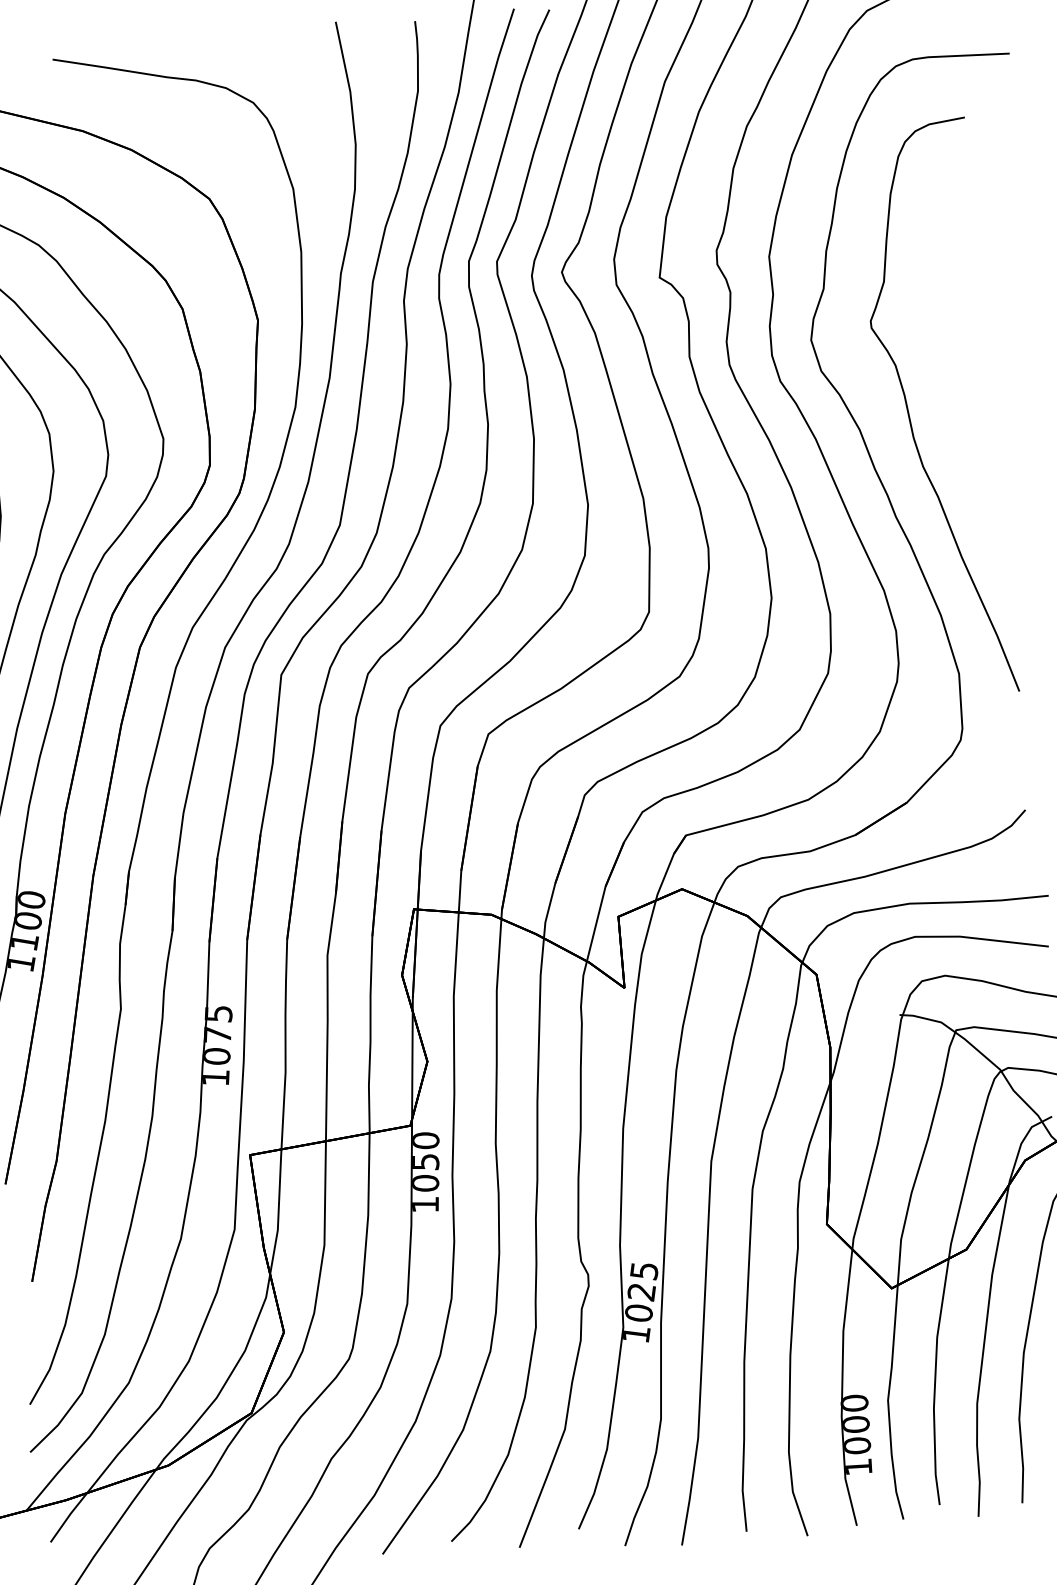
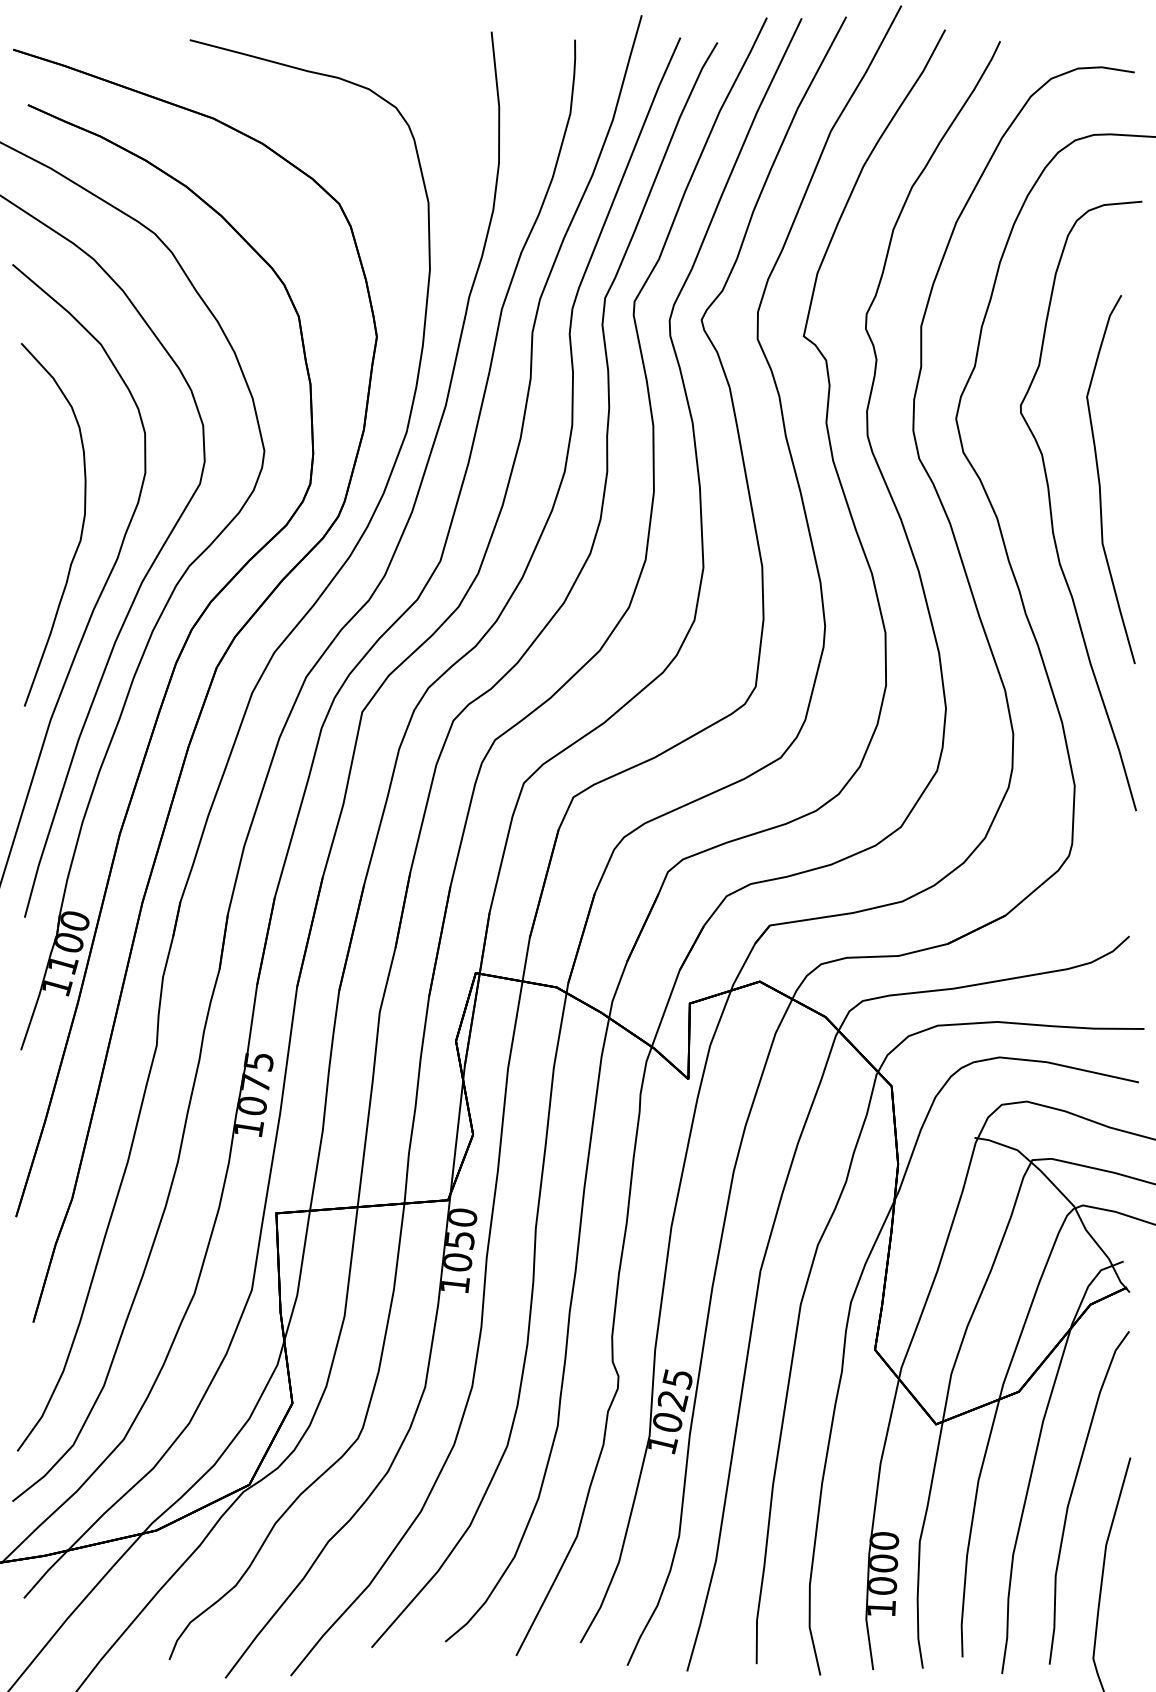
curve: (953, 384) -> (1100, 481), added

